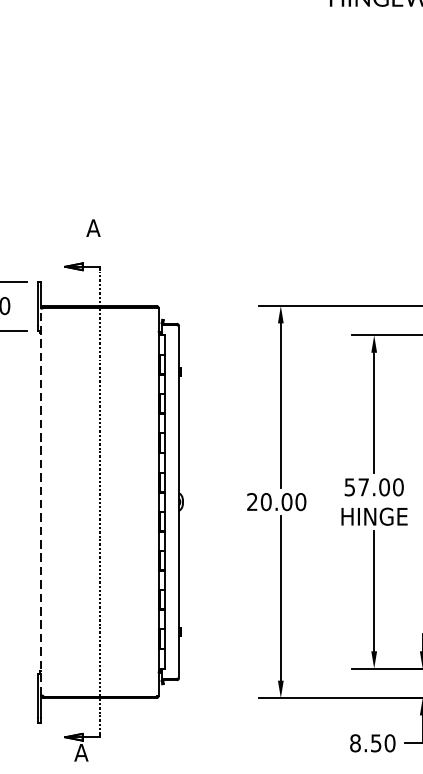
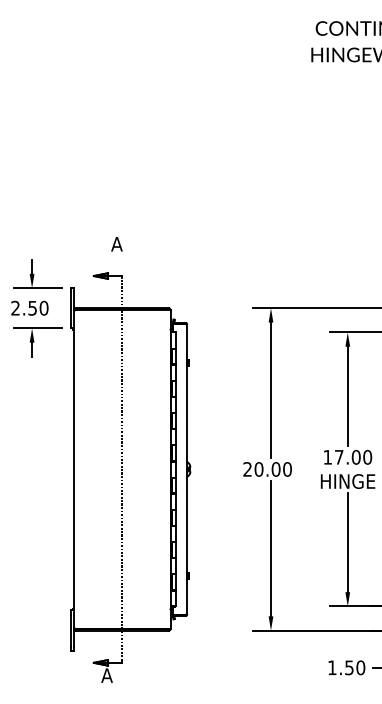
text: (349, 487) -> (327, 457), 57.00 -> 17.00
line: (40, 500) -> (73, 468), dashed -> solid
text: (355, 742) -> (332, 667), 8.50 -> 1.50

